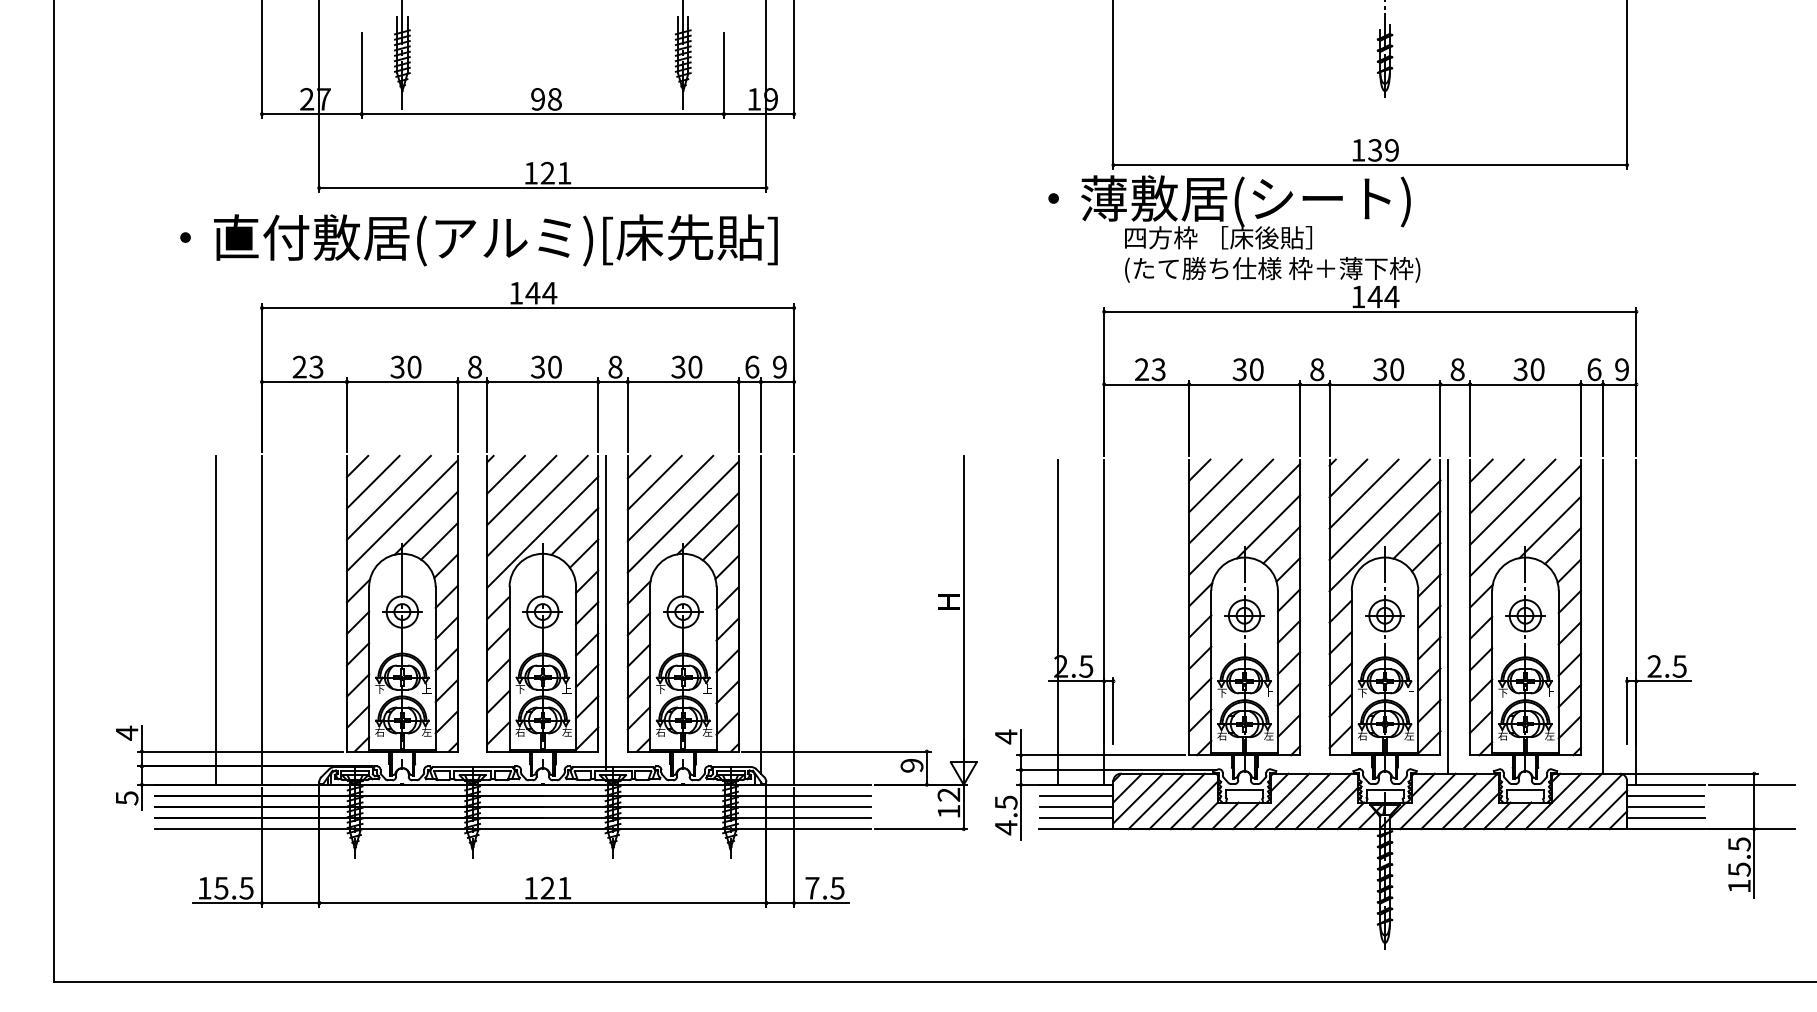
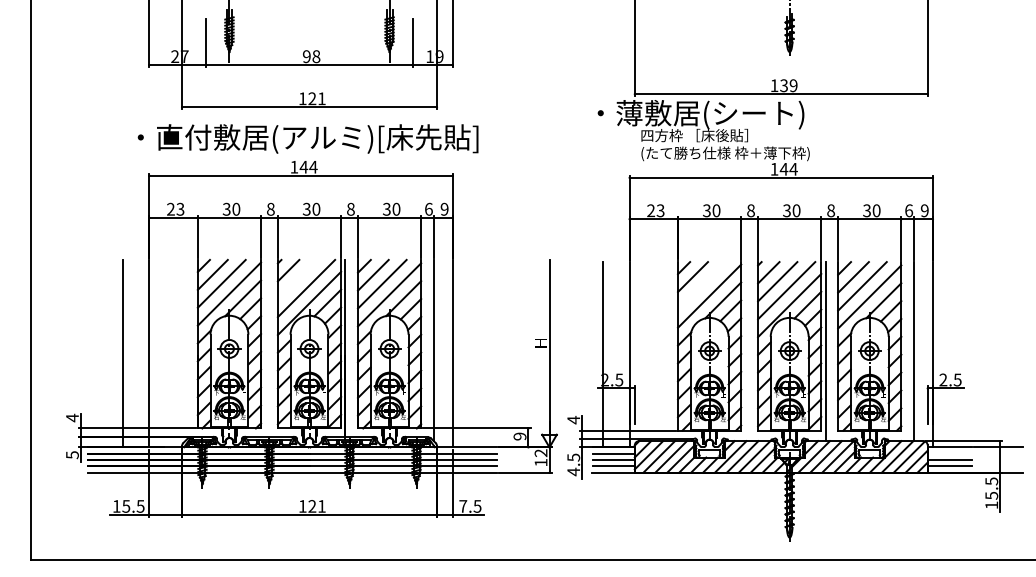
text: (477, 239) -> (307, 138), moved
line: (521, 490) -> (297, 279), removed
line: (1230, 500) -> (701, 285), removed
line: (1665, 795) -> (949, 453), removed

